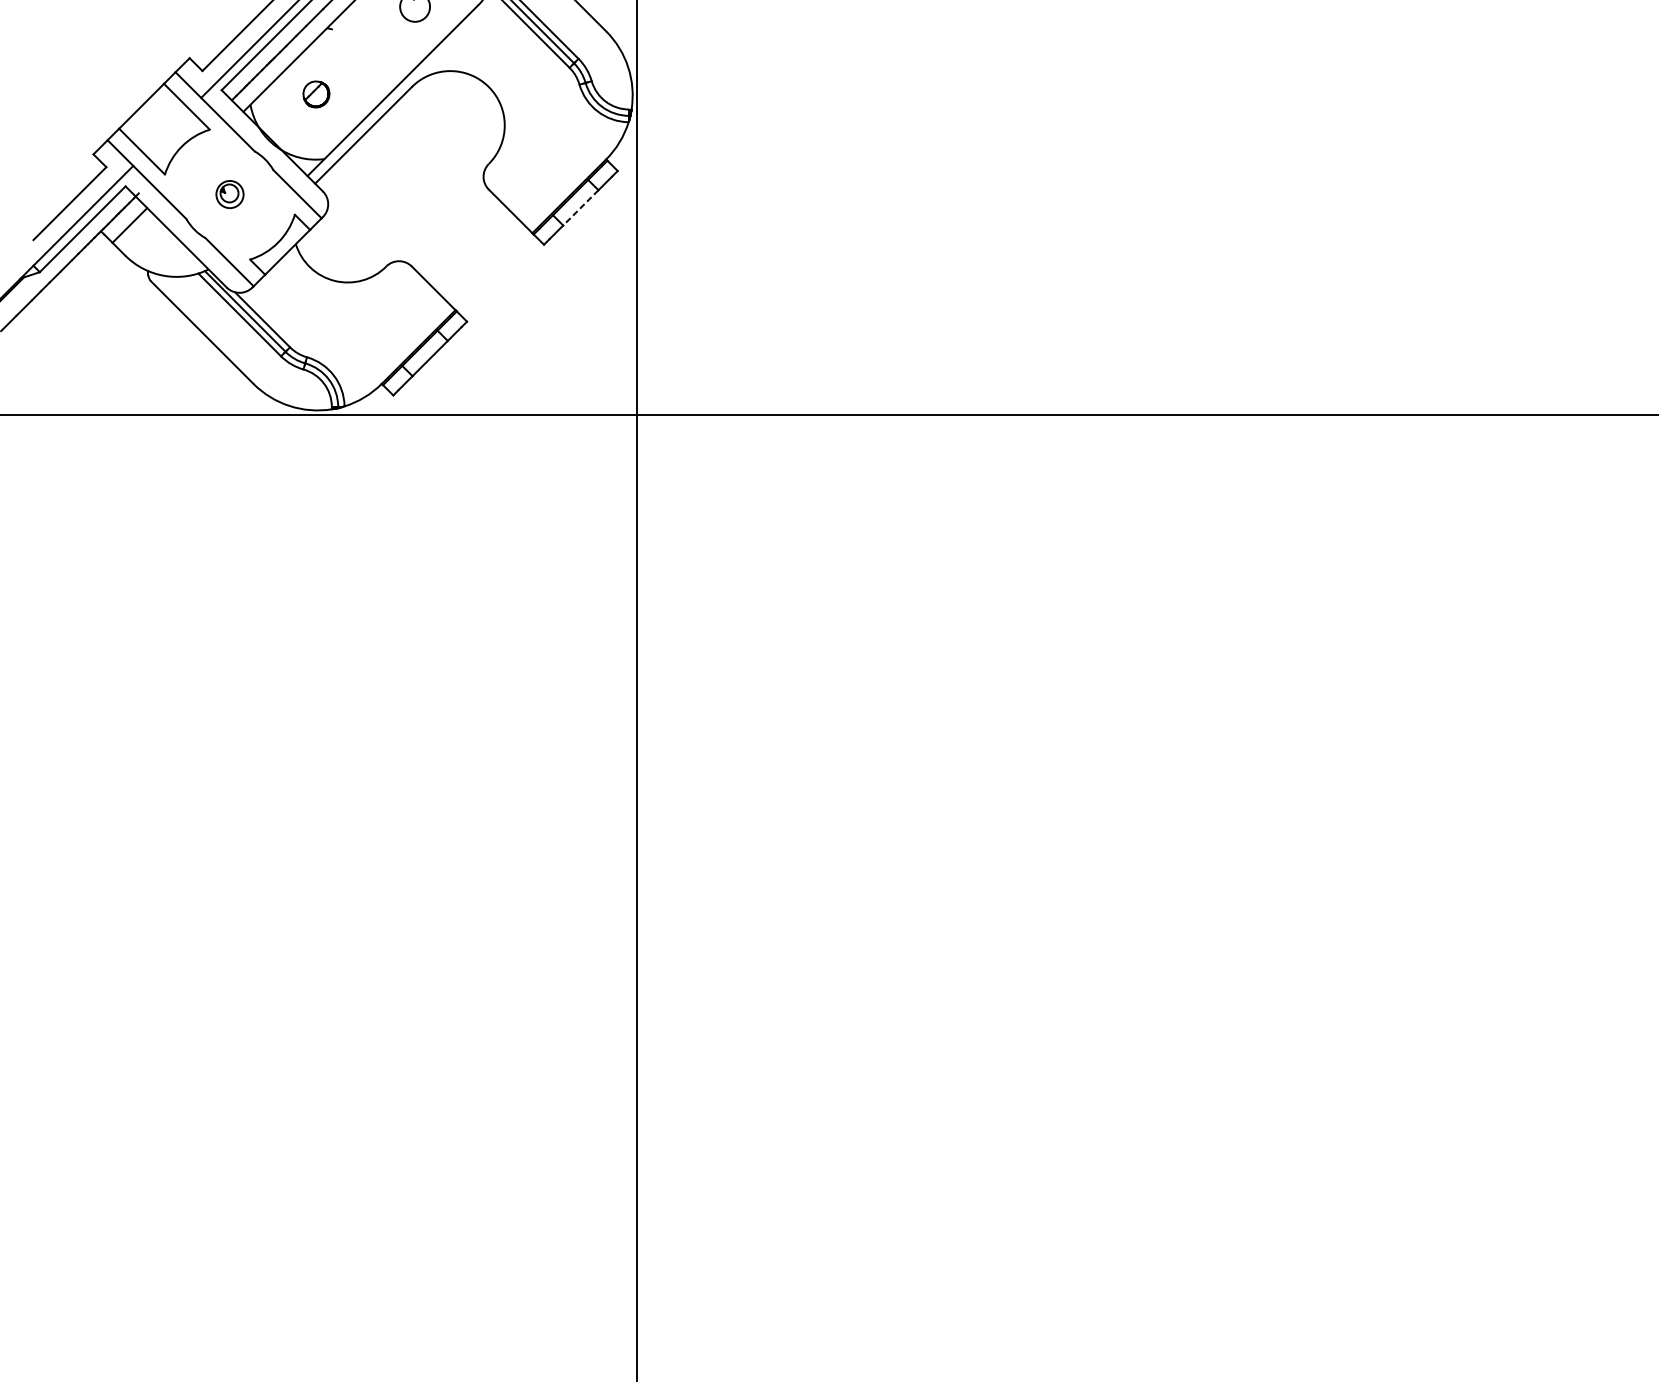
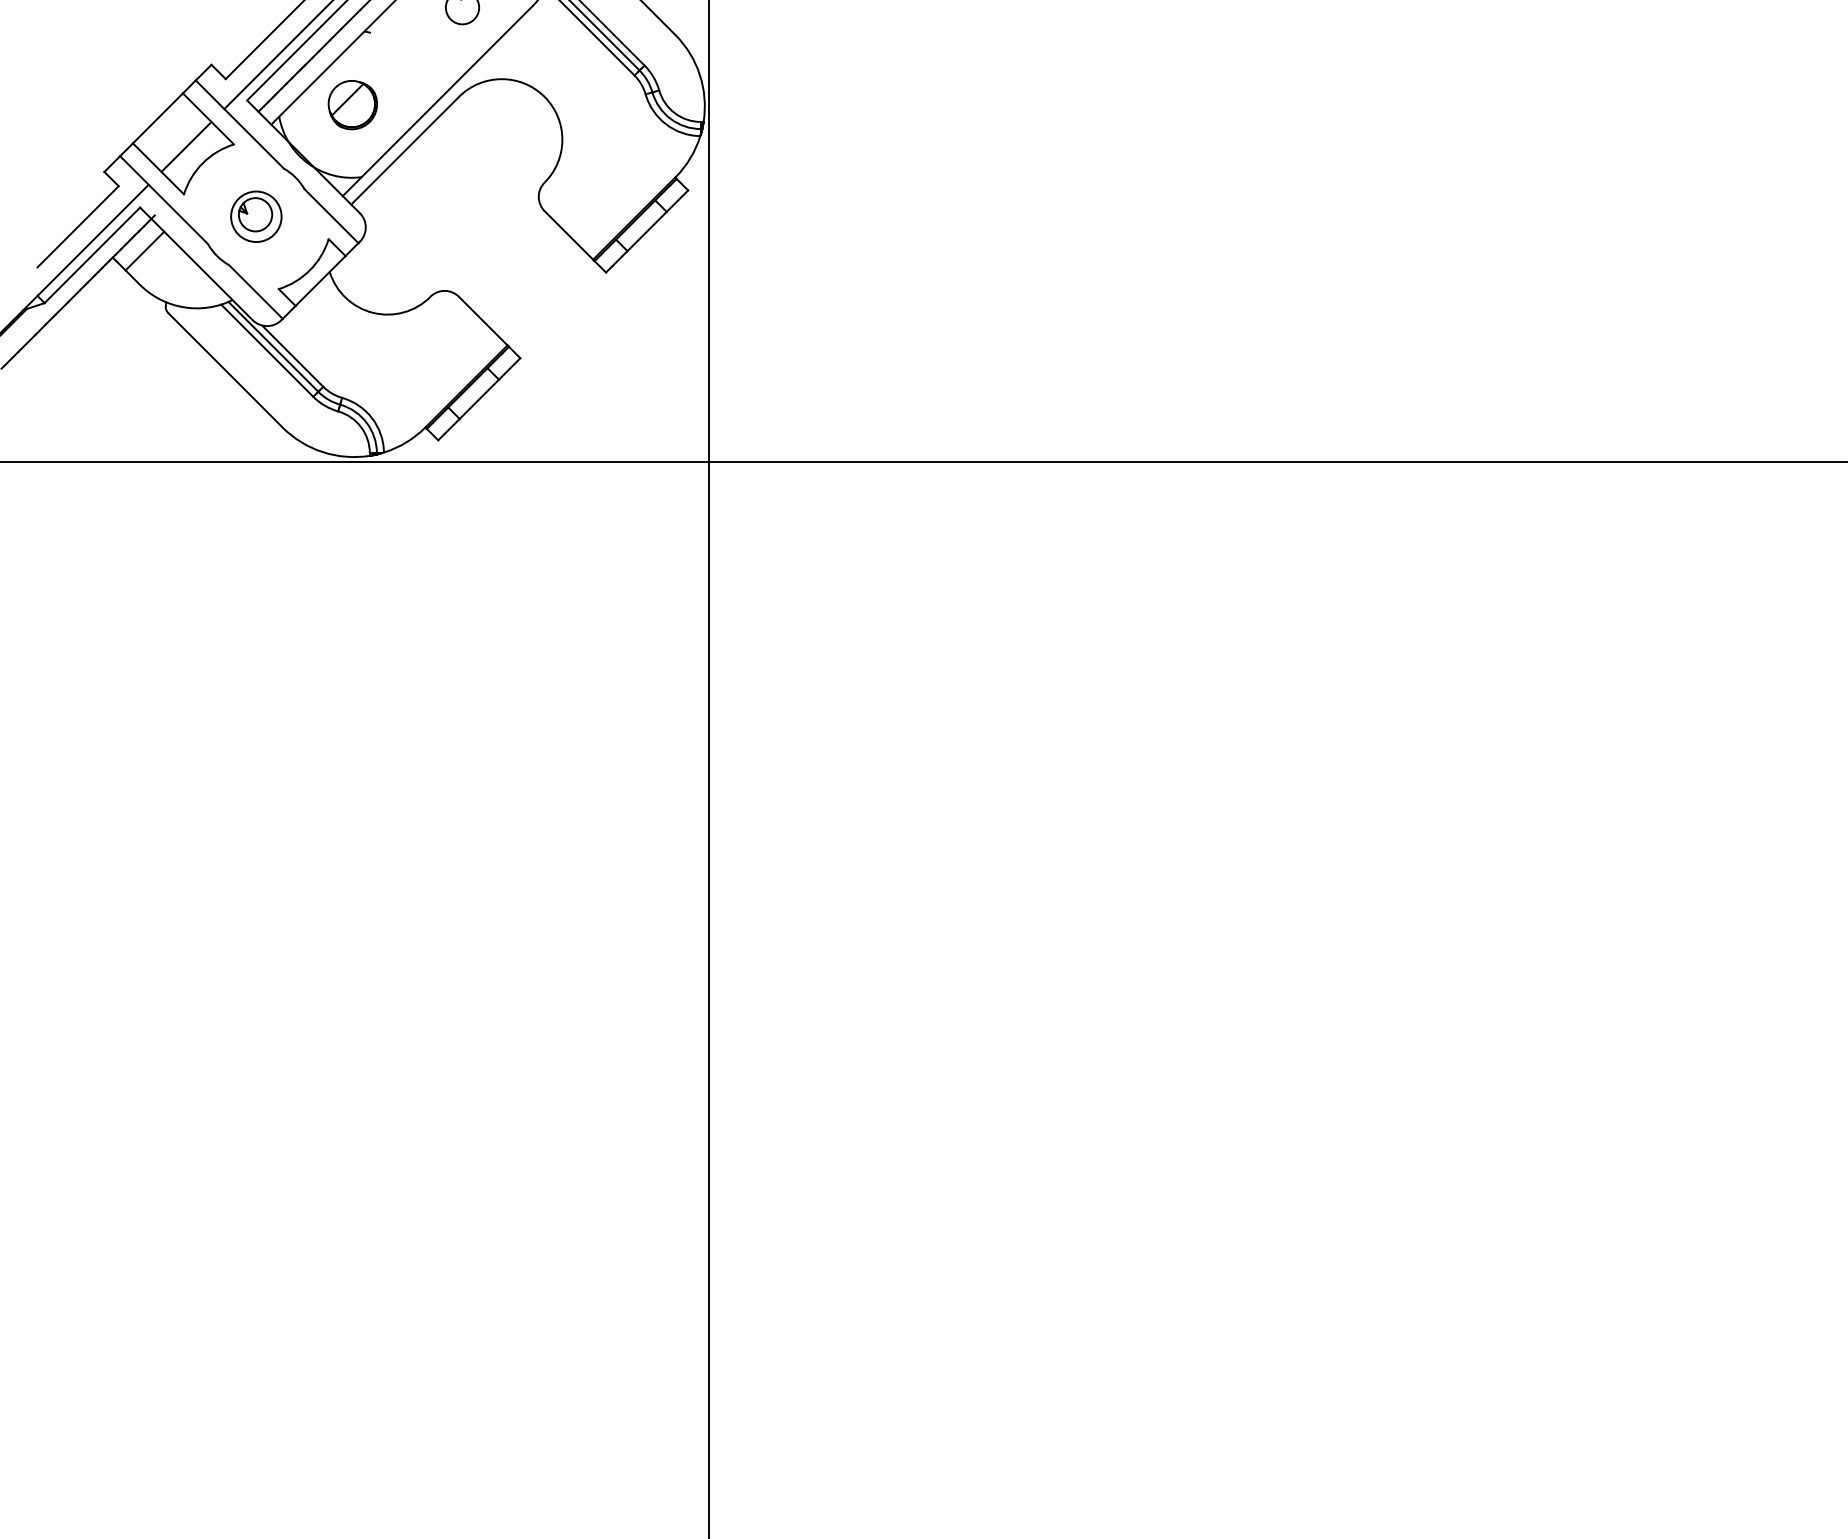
part: (316, 94) -> (352, 105), size x1.67
line: (167, 131) -> (186, 146), added
part: (230, 194) -> (256, 216), size x1.67
line: (581, 207) -> (647, 231), dashed -> solid

